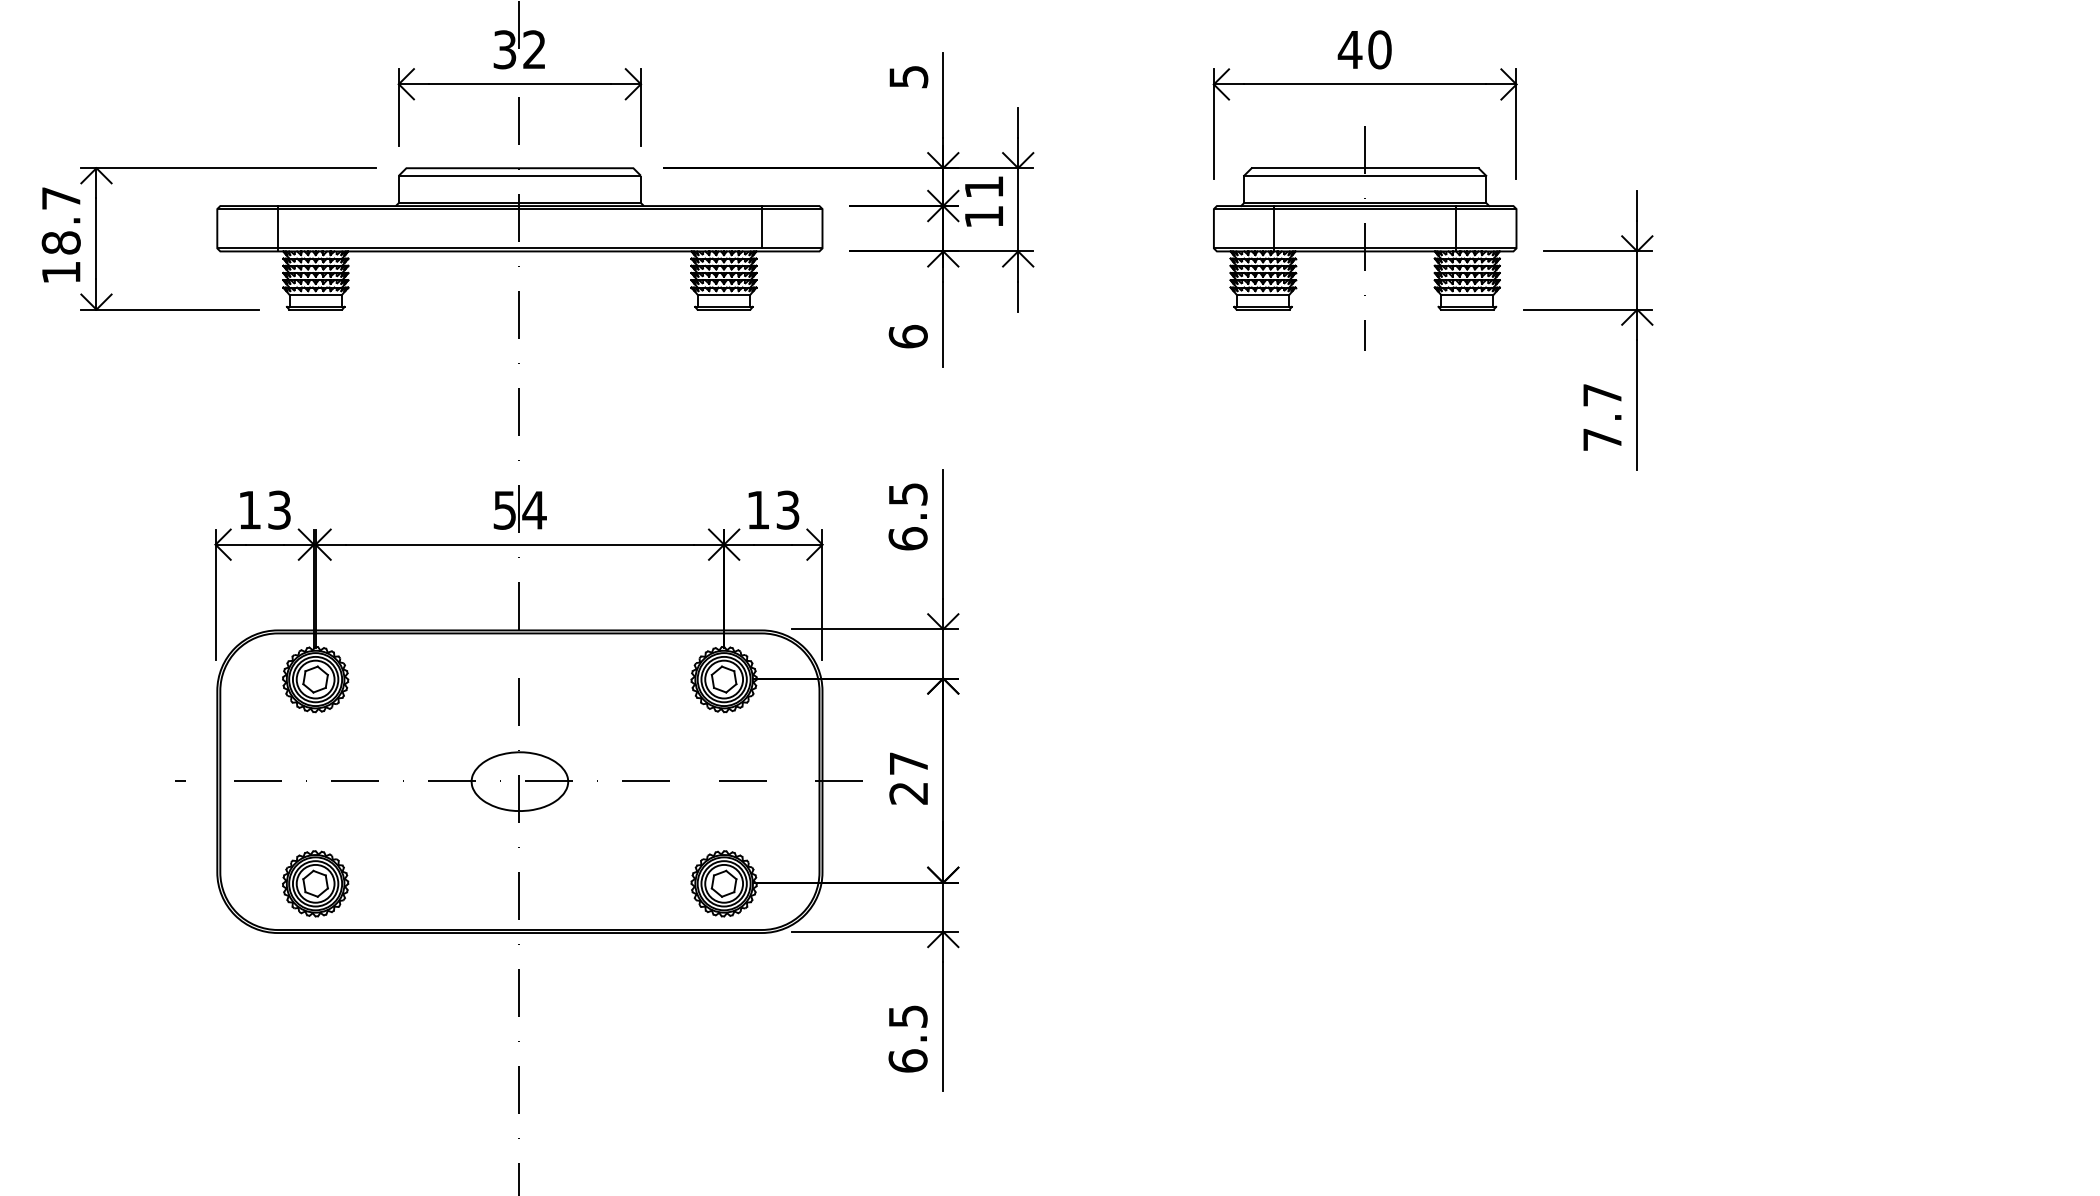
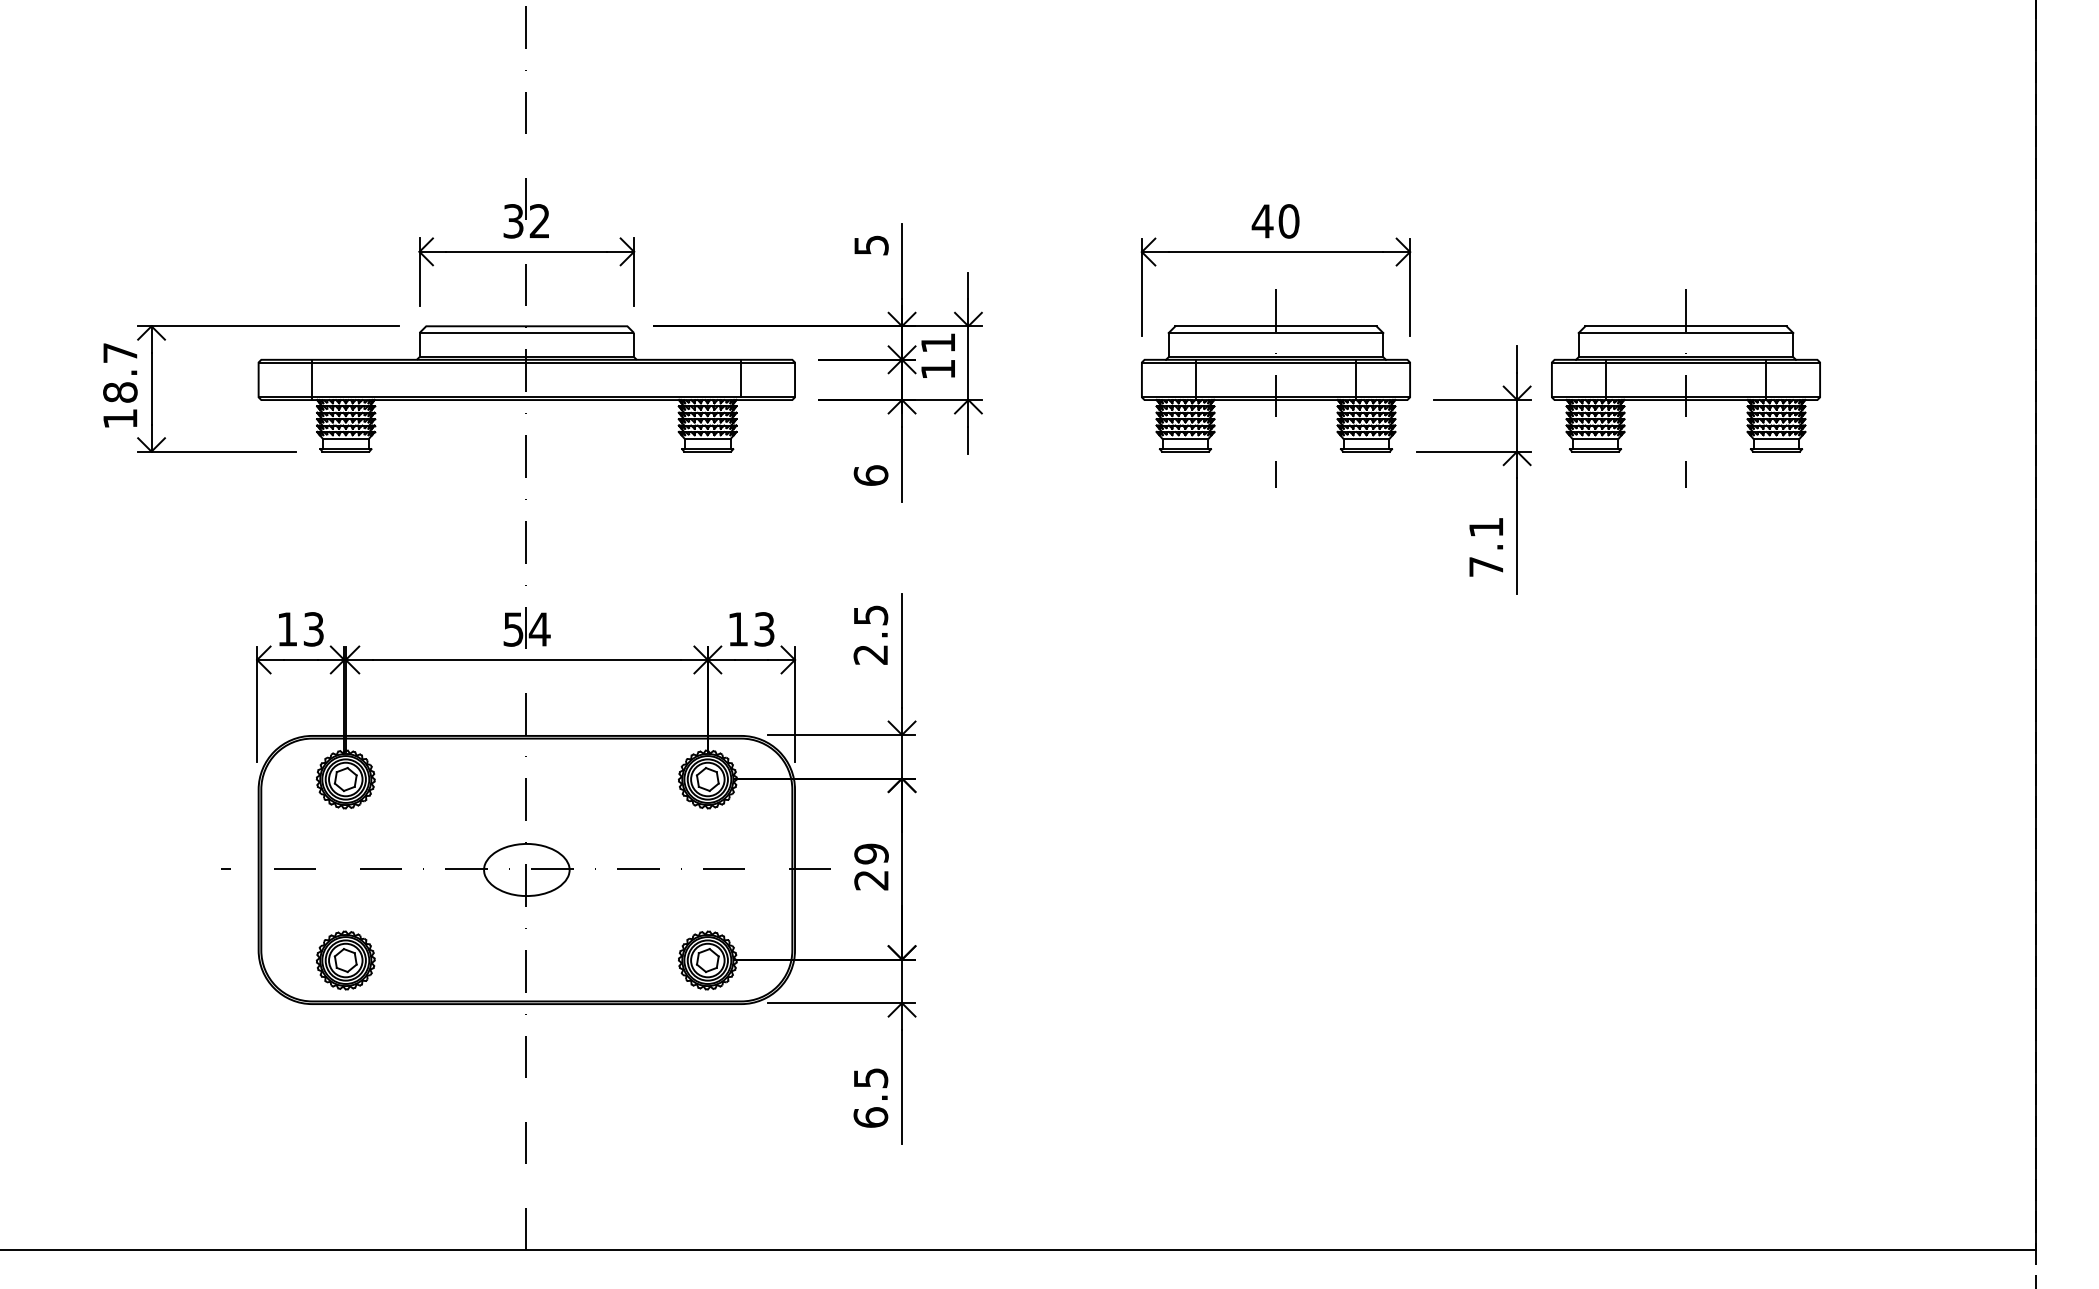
part: (1827, 238) -> (1685, 388), added
text: (1602, 395) -> (1486, 527), 7.7 -> 7.1
text: (907, 538) -> (870, 654), 6.5 -> 2.5
text: (908, 763) -> (871, 853), 27 -> 29

